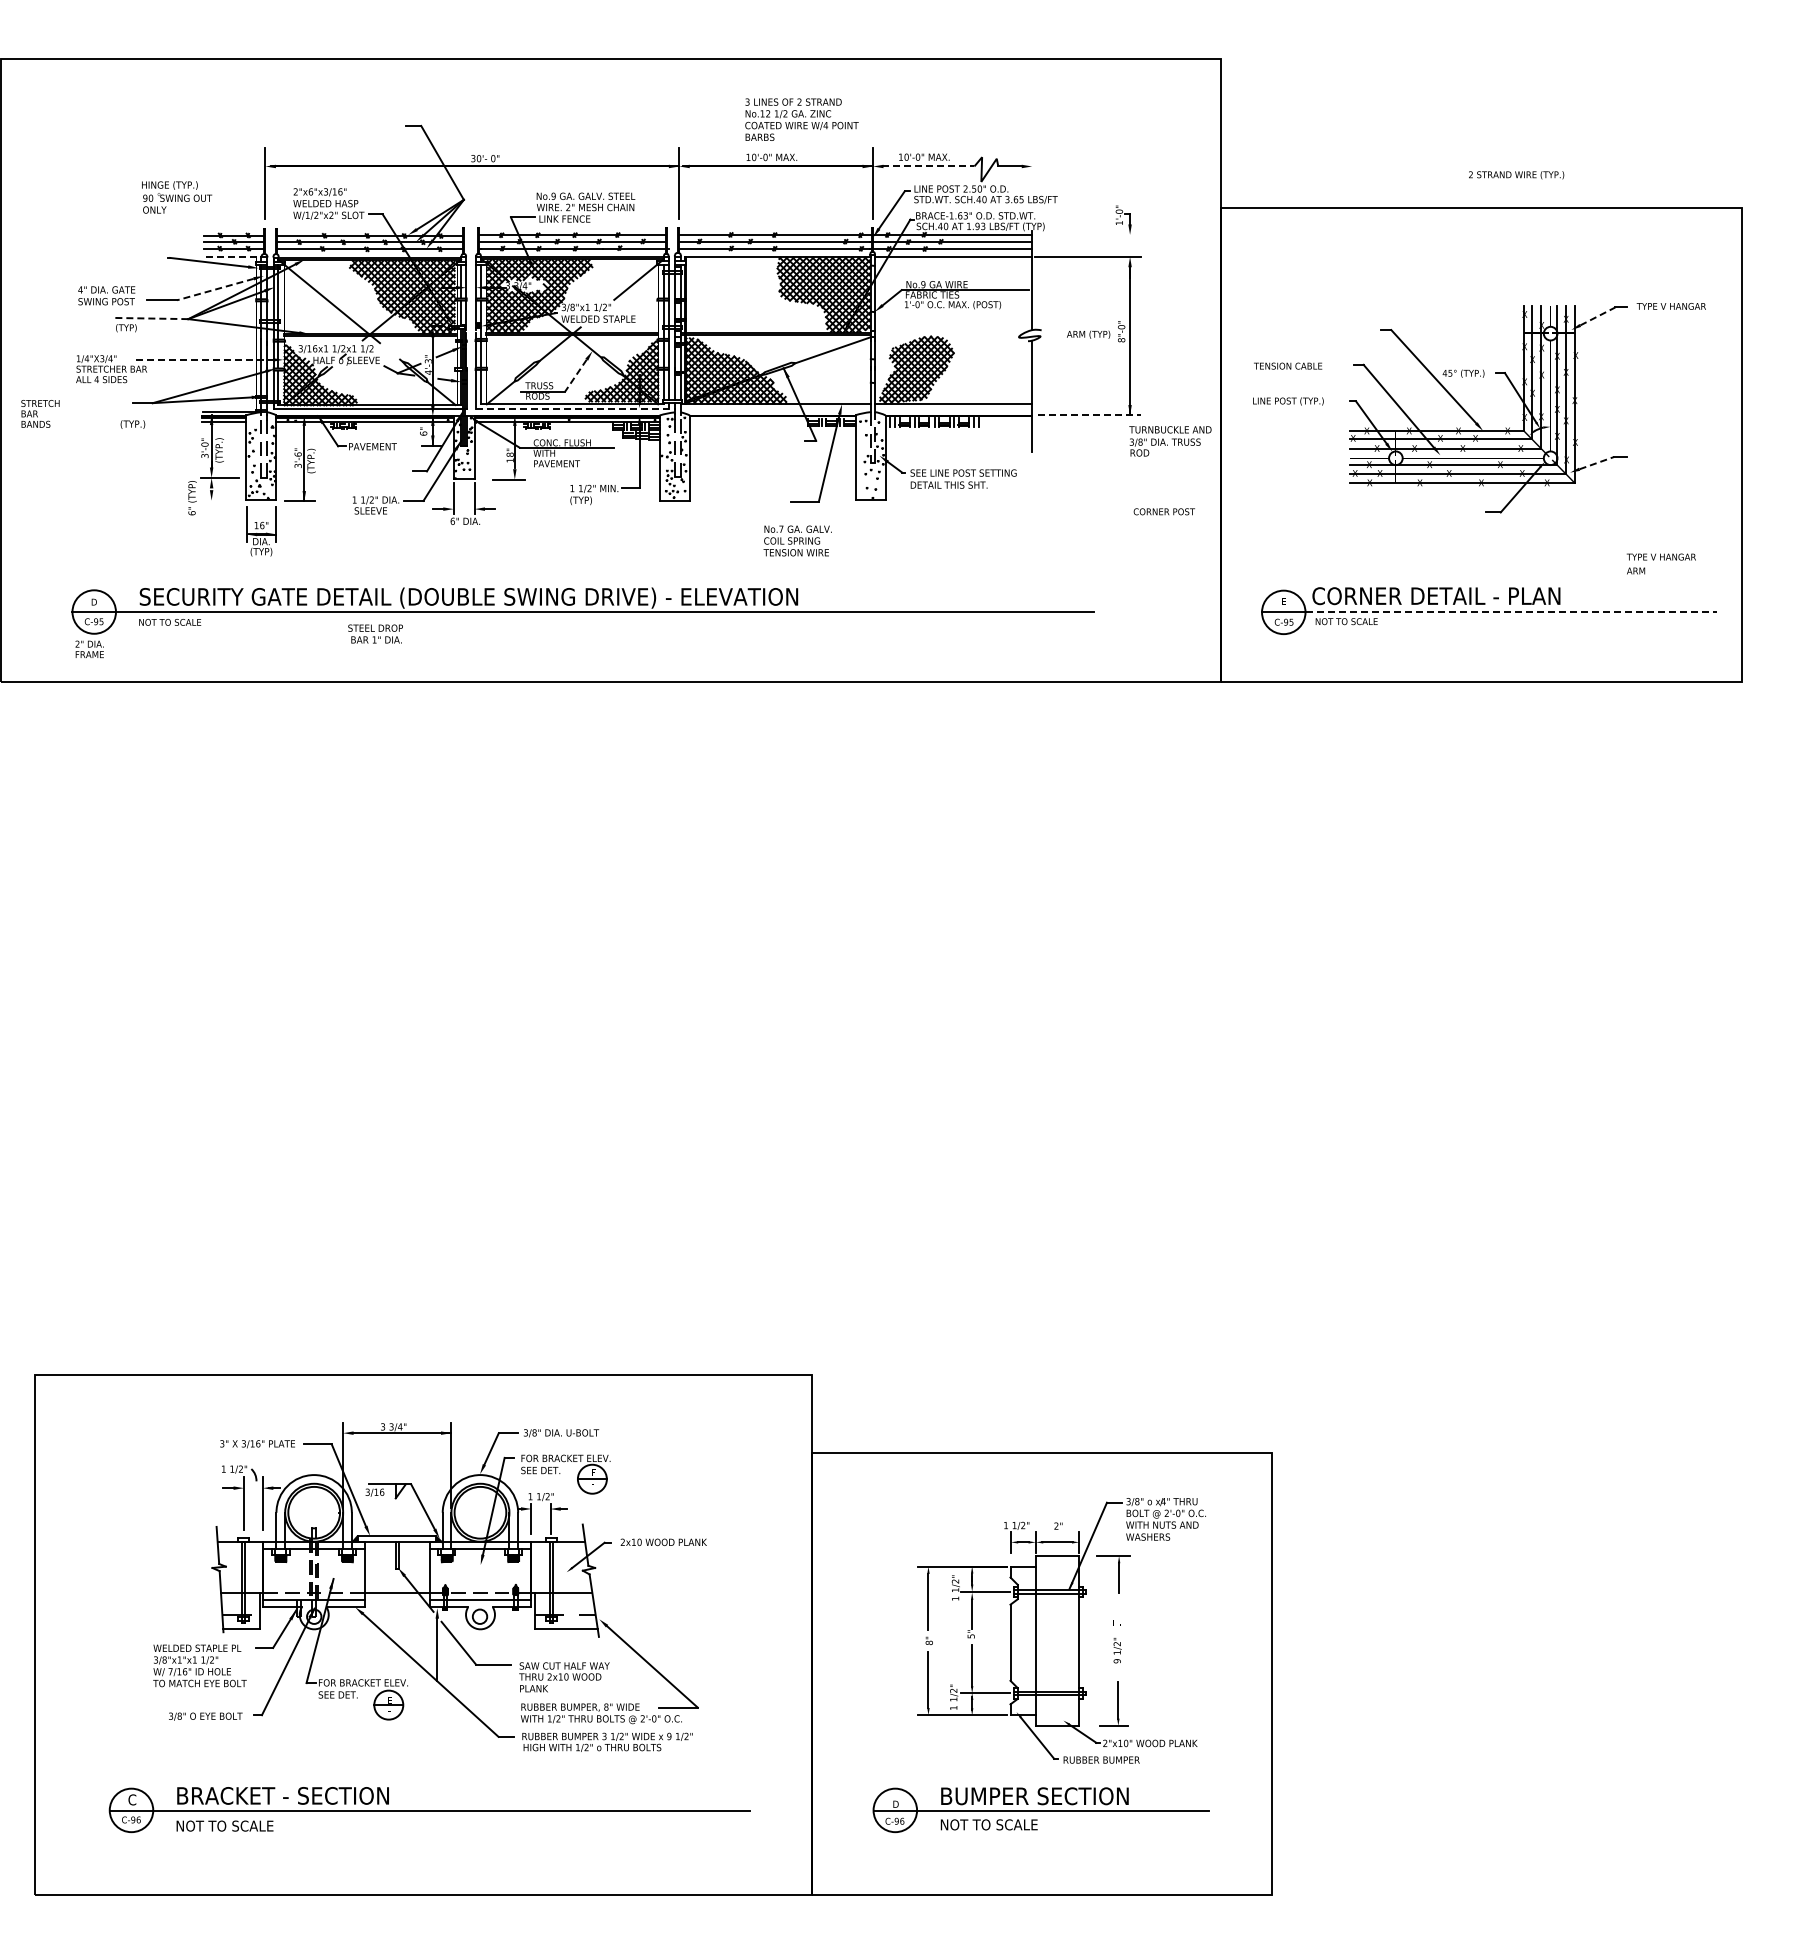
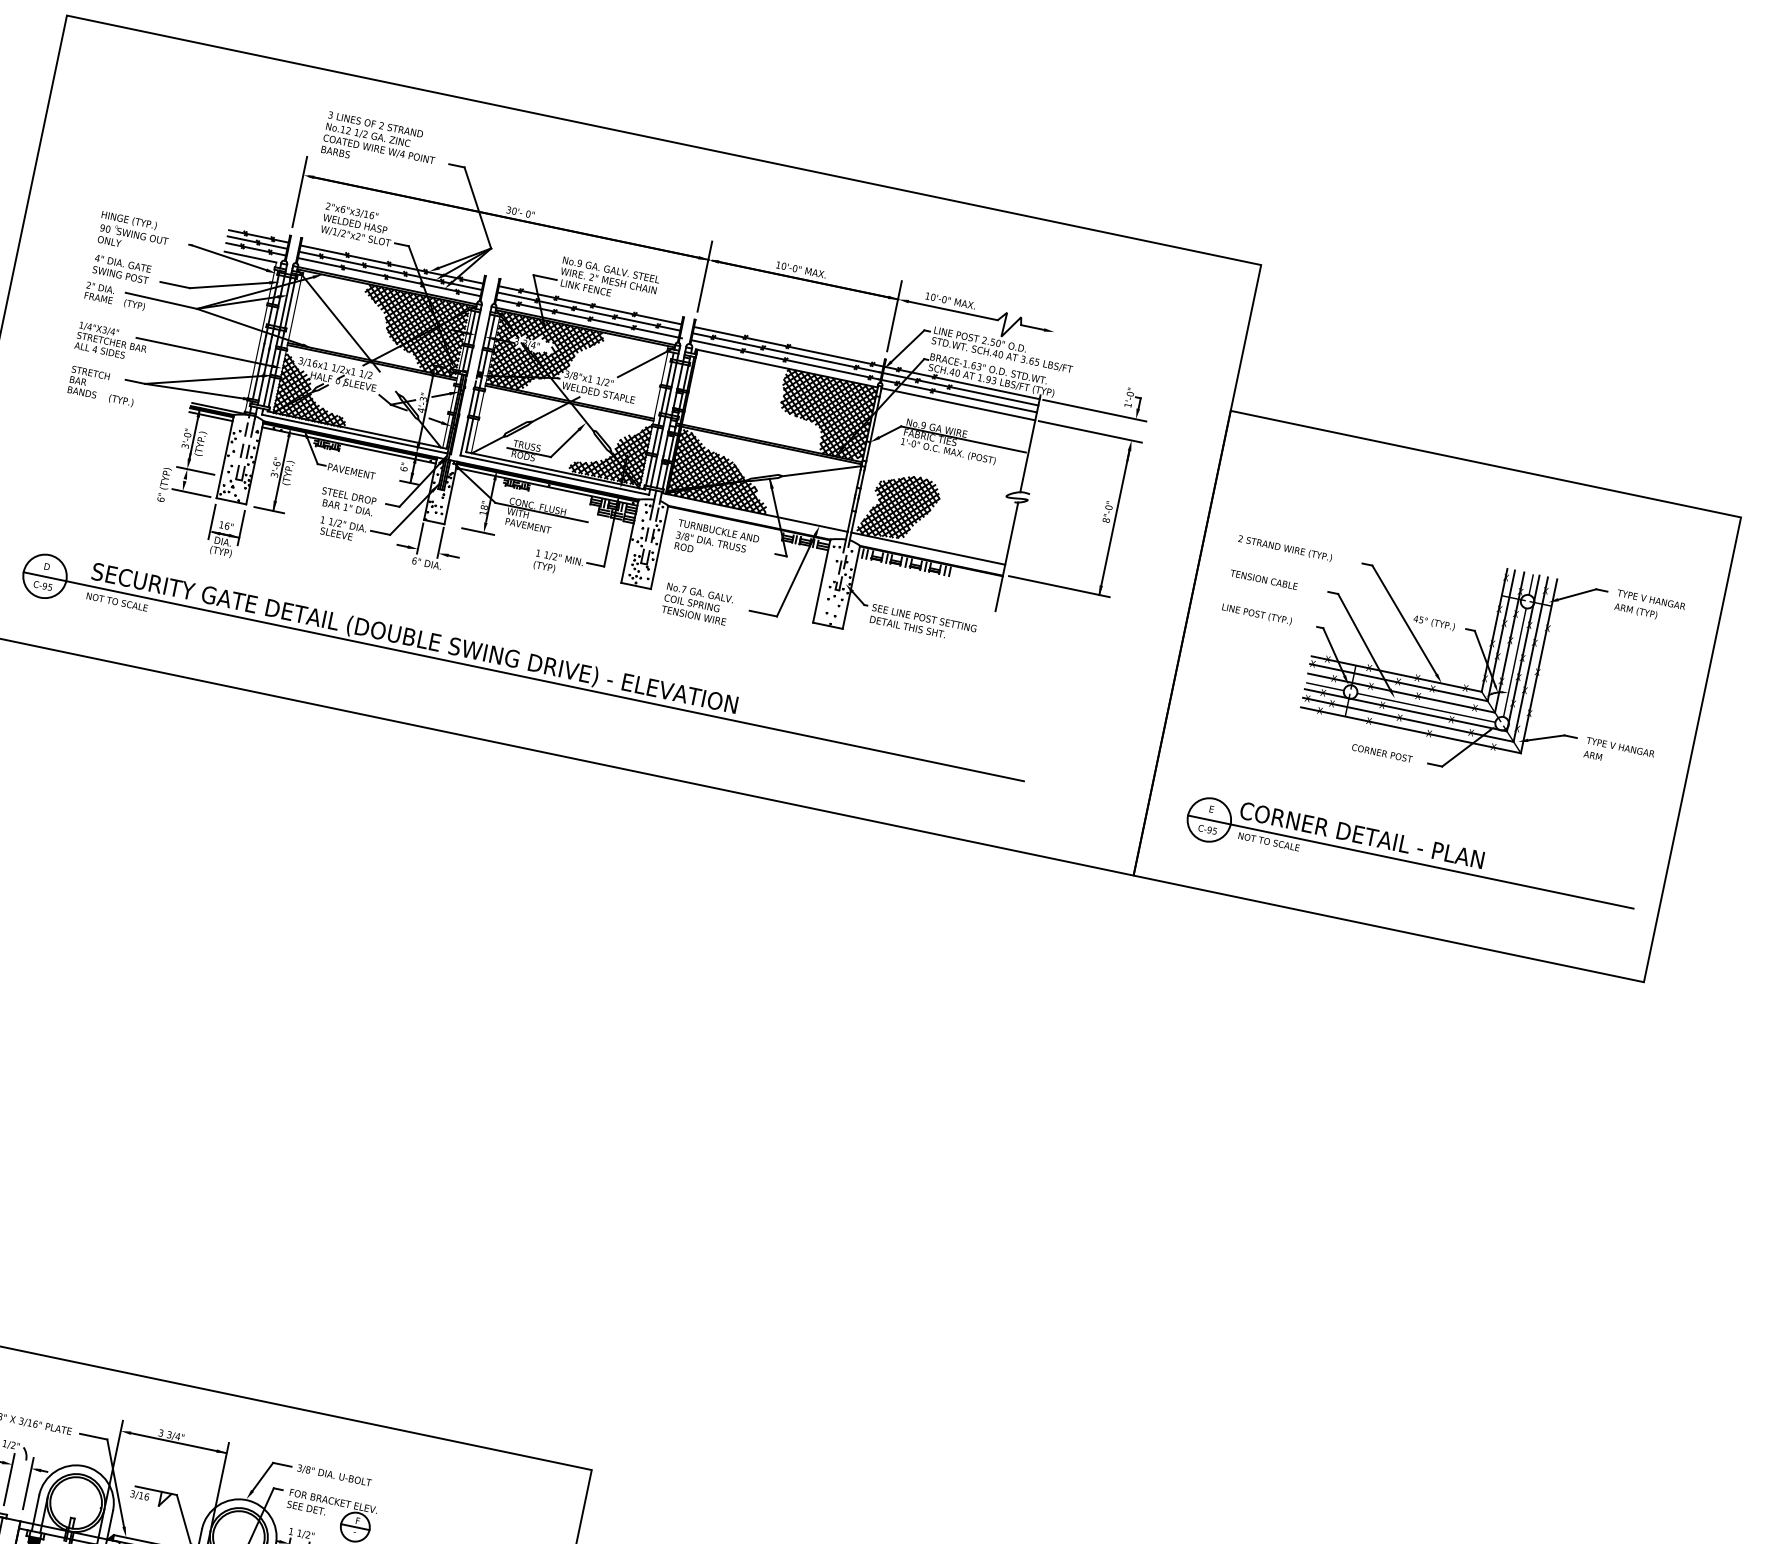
text: (801, 119) -> (379, 143), moved
line: (928, 166) -> (952, 310), dashed -> solid
text: (1516, 175) -> (1285, 548), moved
text: (177, 197) -> (134, 233), moved
line: (1087, 235) -> (1094, 410), added
line: (229, 257) -> (249, 256), dashed -> solid
line: (215, 289) -> (229, 285), dashed -> solid
line: (1597, 316) -> (1576, 594), dashed -> solid
line: (151, 318) -> (161, 300), dashed -> solid
text: (1088, 334) -> (1635, 610), moved
line: (204, 359) -> (204, 351), dashed -> solid
line: (575, 376) -> (564, 444), dashed -> solid
line: (572, 408) -> (554, 474), dashed -> solid
text: (40, 413) -> (88, 382), moved
line: (1089, 414) -> (1059, 586), dashed -> solid
text: (1170, 441) -> (716, 542), moved
line: (1597, 462) -> (1547, 737), dashed -> solid
line: (220, 500) -> (191, 493), added
text: (1163, 511) -> (1381, 752), moved
text: (797, 540) -> (697, 603), moved
text: (1660, 563) -> (1618, 753), moved
line: (1511, 612) -> (1432, 866), dashed -> solid
text: (375, 633) -> (348, 501), moved
text: (89, 648) -> (99, 291), moved

